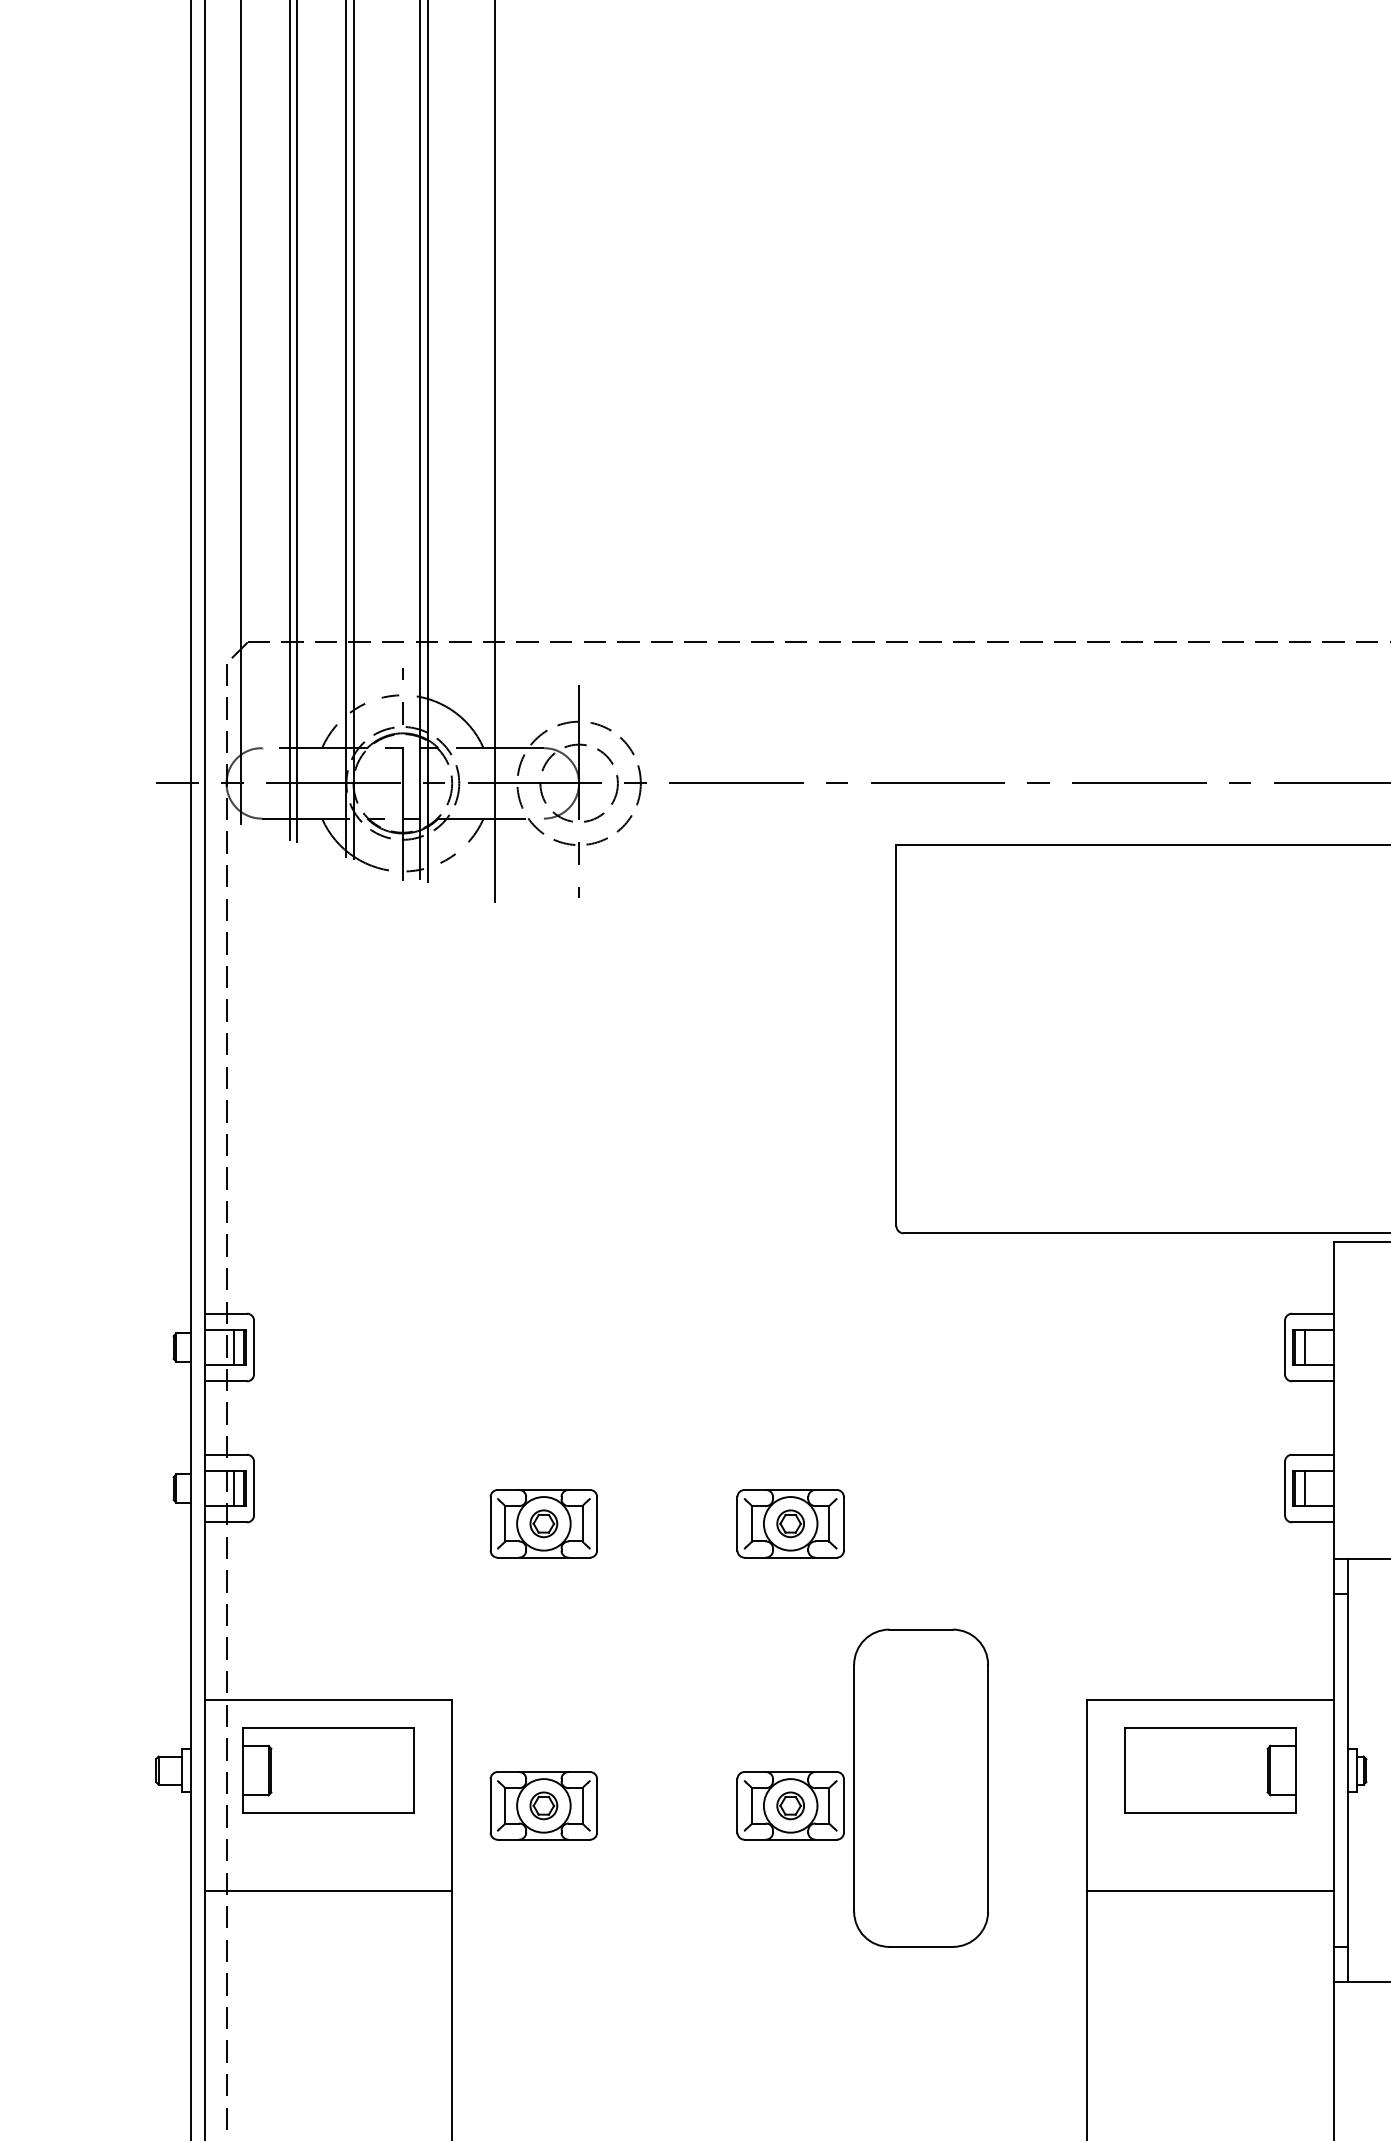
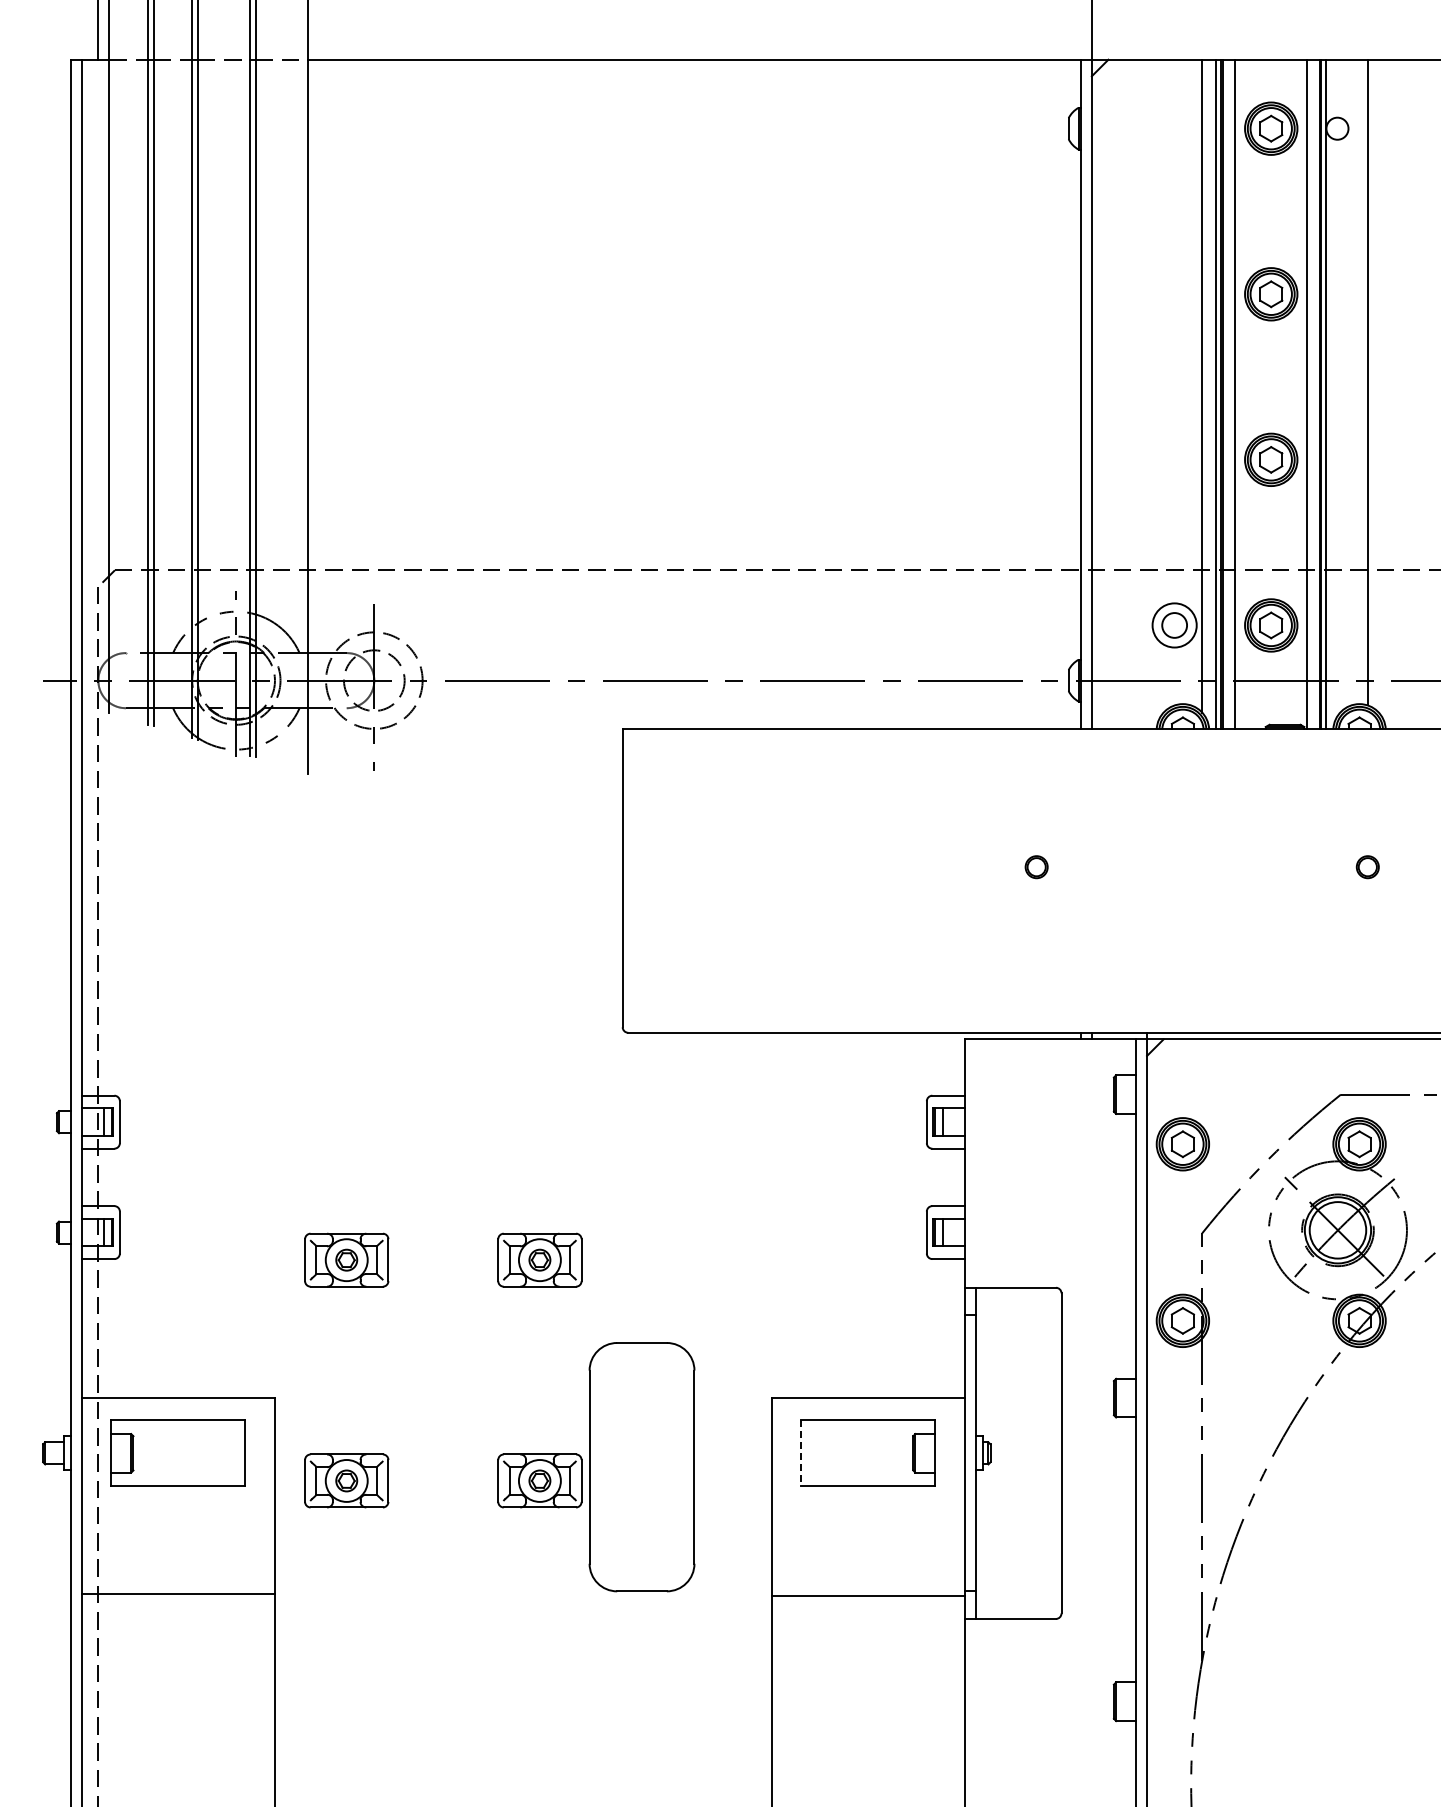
line: (1124, 1770) -> (801, 1453), solid -> dashed
line: (328, 1890) -> (178, 1594), moved
line: (1209, 1890) -> (867, 1596), moved

